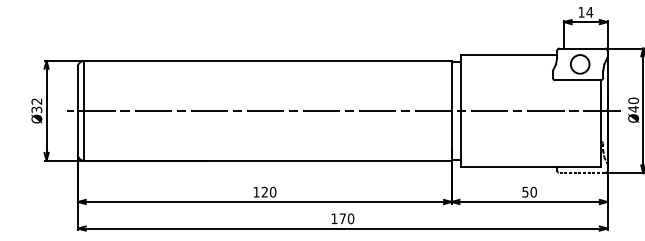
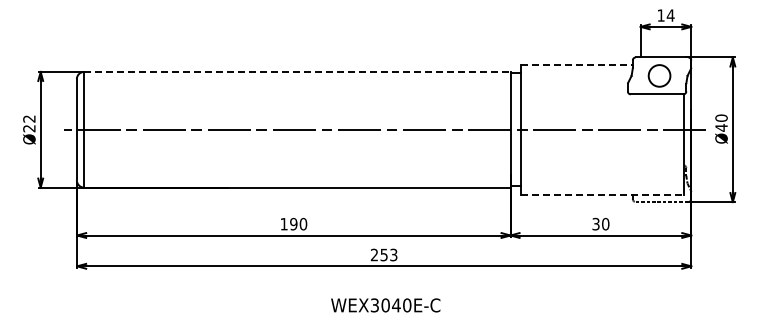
line: (509, 54) -> (577, 64), solid -> dashed
line: (268, 60) -> (297, 71), solid -> dashed
text: (36, 109) -> (29, 128), Ø32 -> Ø22
line: (531, 166) -> (603, 194), solid -> dashed
text: (524, 191) -> (595, 223), 50 -> 30
text: (264, 192) -> (293, 224), 120 -> 190
text: (342, 218) -> (383, 254), 170 -> 253

